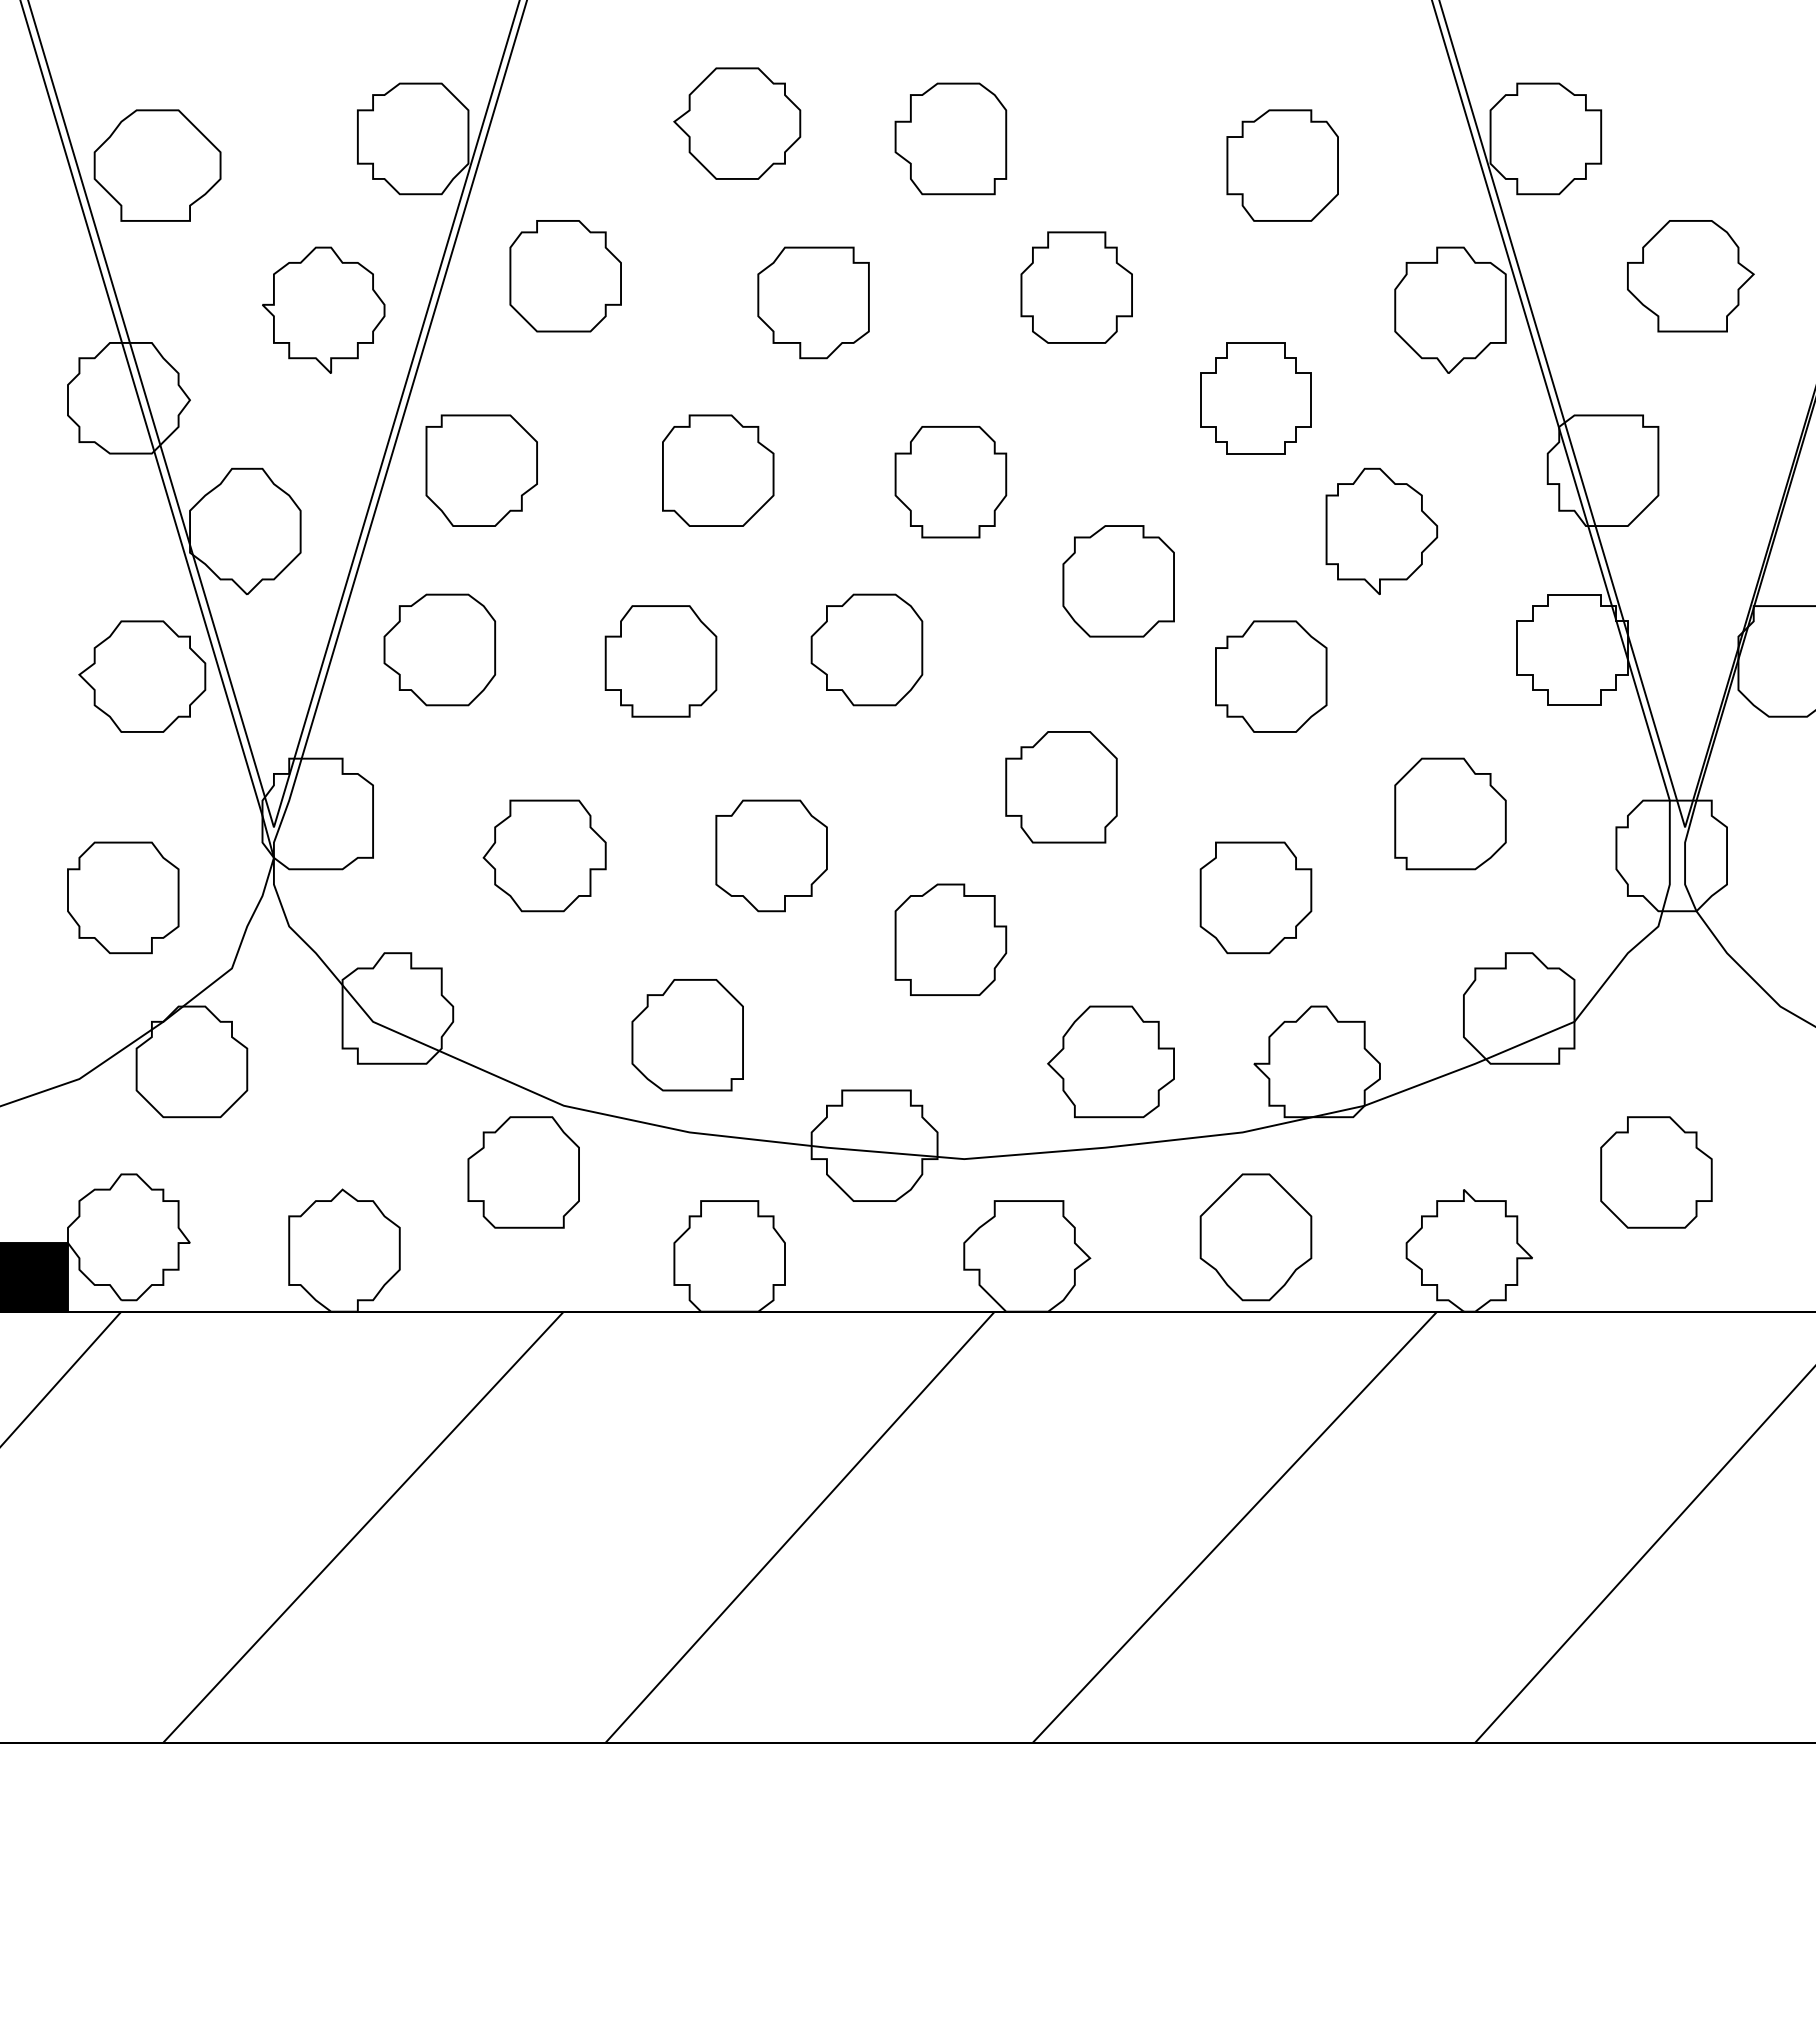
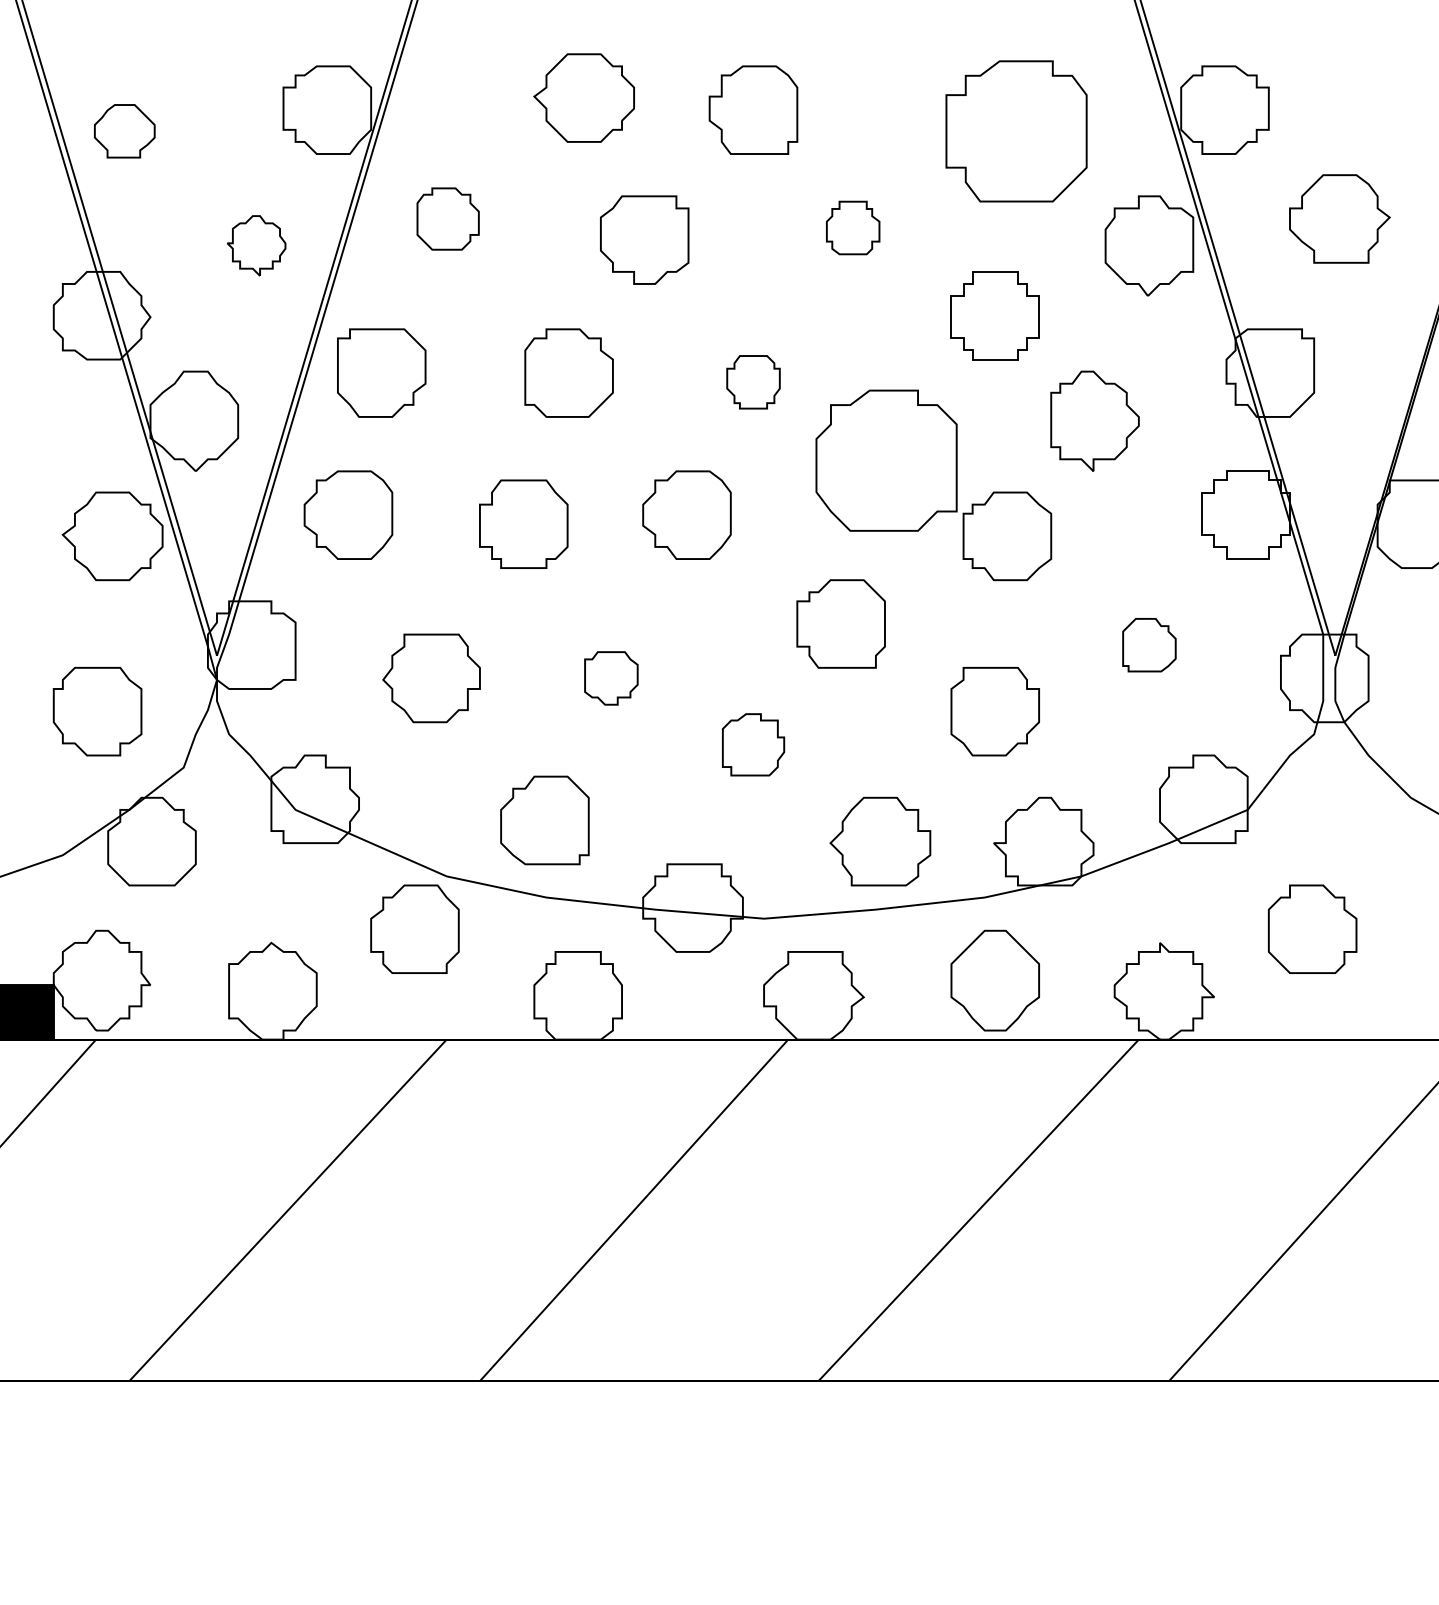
part: (157, 165) -> (124, 131), size x0.6
part: (1282, 165) -> (1016, 131), size x1.6
part: (565, 276) -> (448, 219), size x0.7
part: (1076, 287) -> (853, 227), size x0.6
part: (323, 309) -> (256, 245), size x0.6
part: (950, 482) -> (753, 382), size x0.6
part: (1118, 581) -> (886, 460), size x1.6
part: (1450, 813) -> (1149, 644), size x0.6
part: (771, 855) -> (611, 678), size x0.6
part: (950, 939) -> (753, 744), size x0.7

